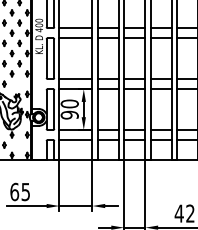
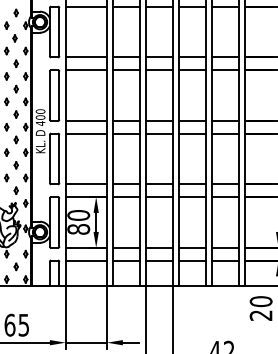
part: (19, 83) -> (15, 190), added
text: (69, 115) -> (78, 229), 90 -> 80
part: (19, 144) -> (15, 266), added

